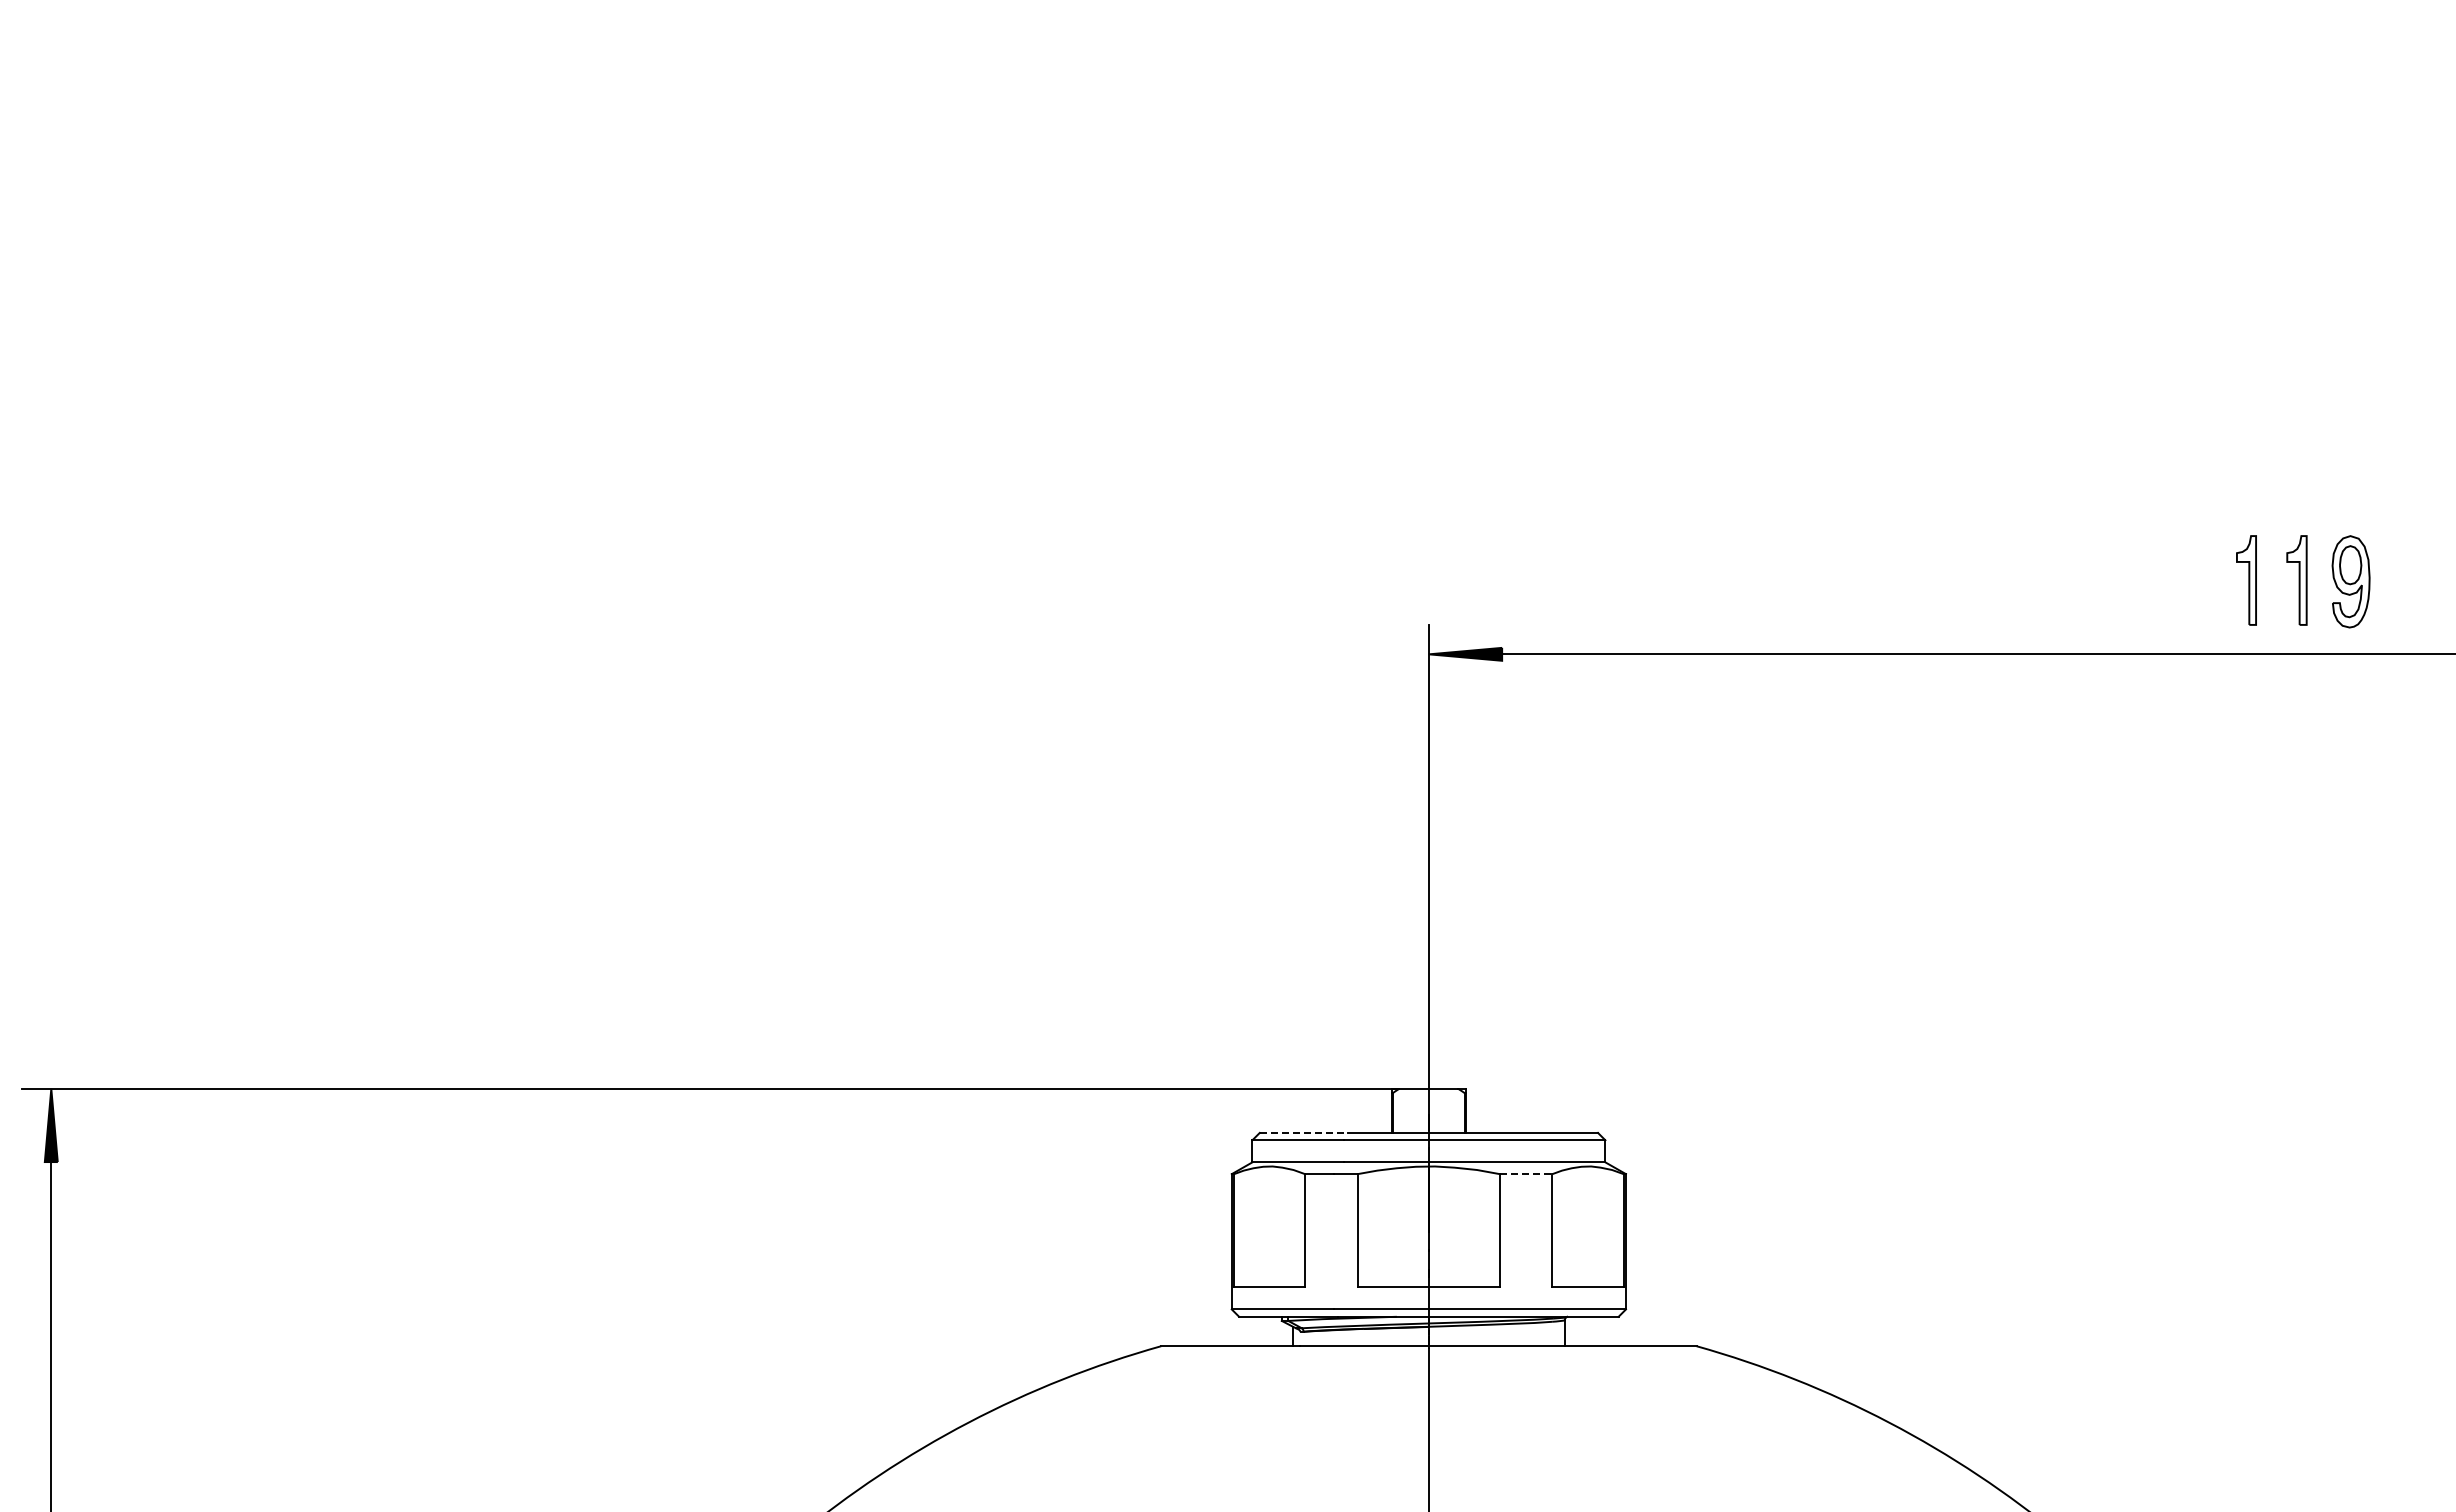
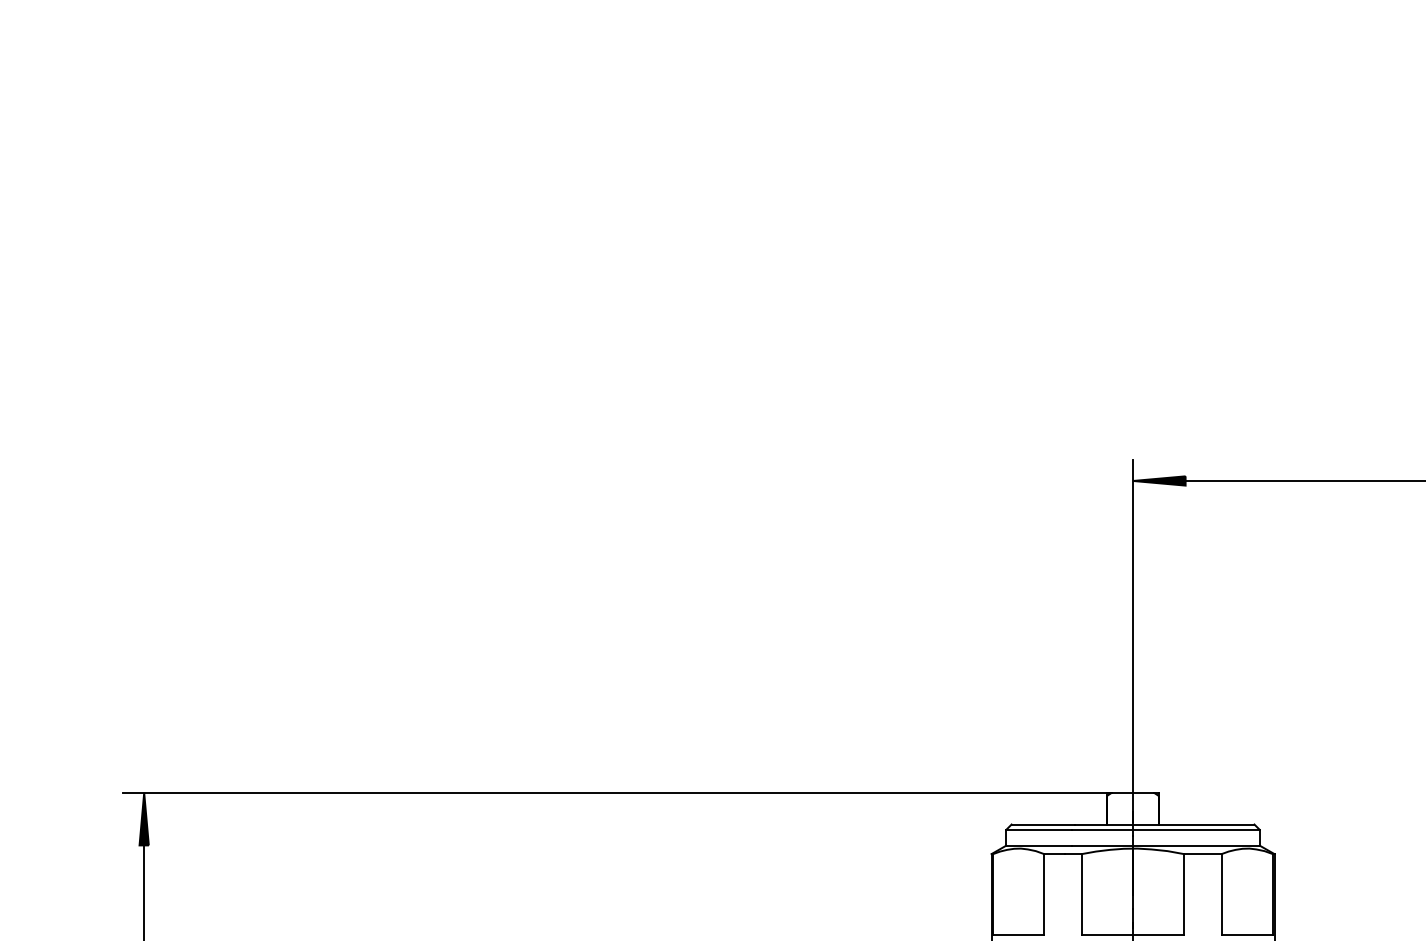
line: (1303, 1132) -> (1043, 824), dashed -> solid
line: (1526, 1174) -> (1203, 854), dashed -> solid

